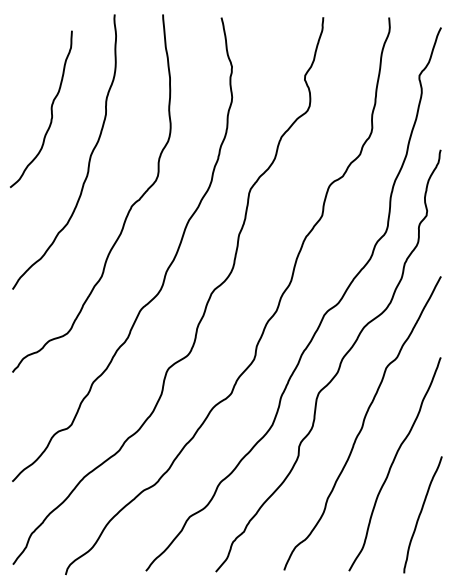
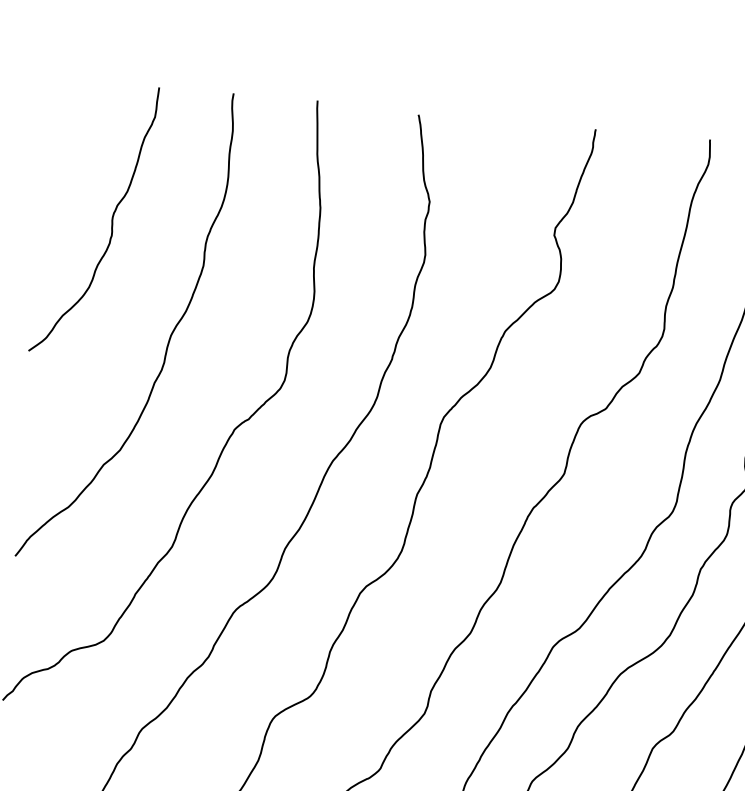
curve: (50, 109) -> (110, 221), moved

